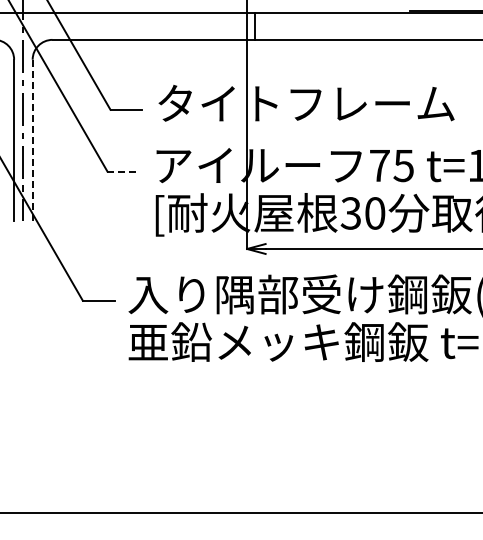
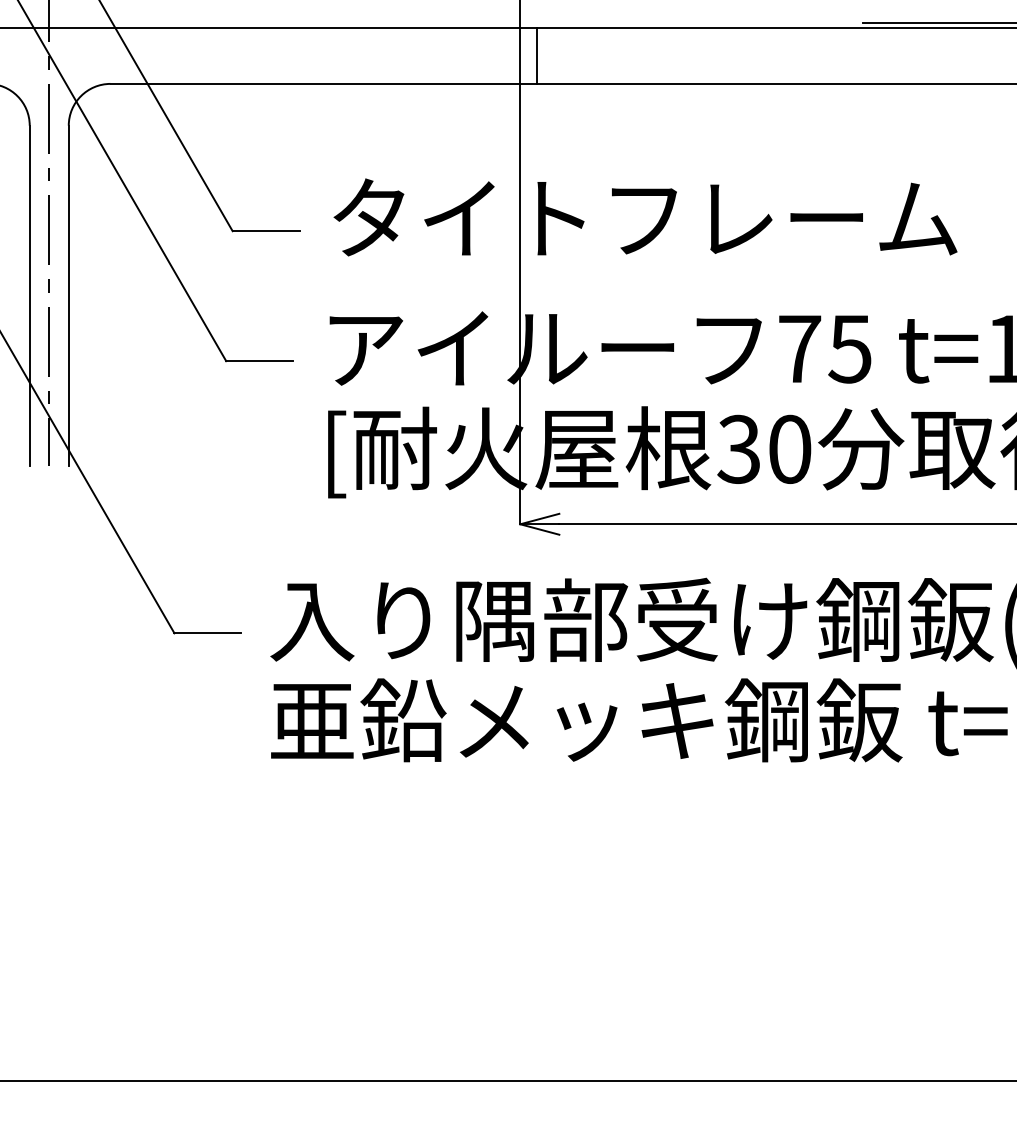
line: (32, 140) -> (68, 295), dashed -> solid
line: (123, 171) -> (260, 361), dashed -> solid

